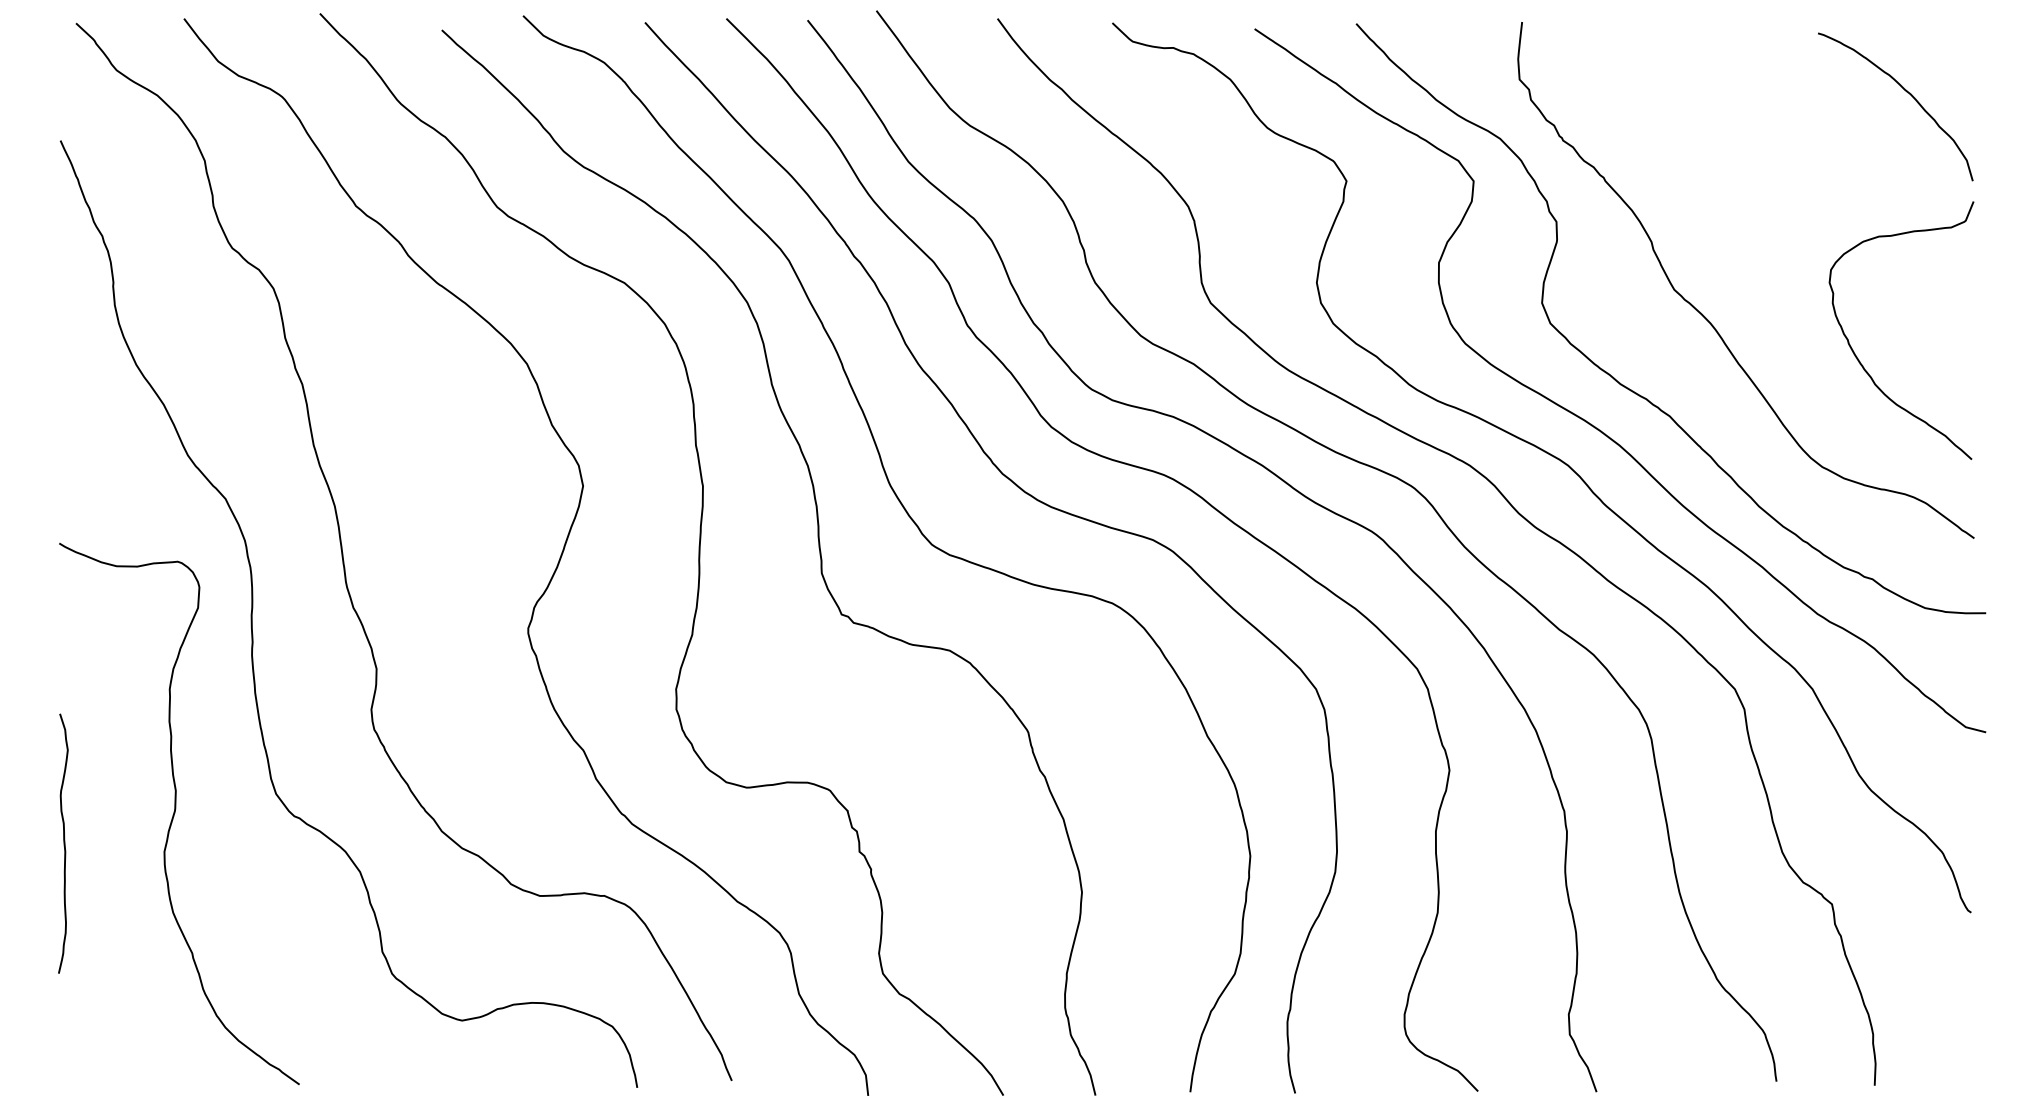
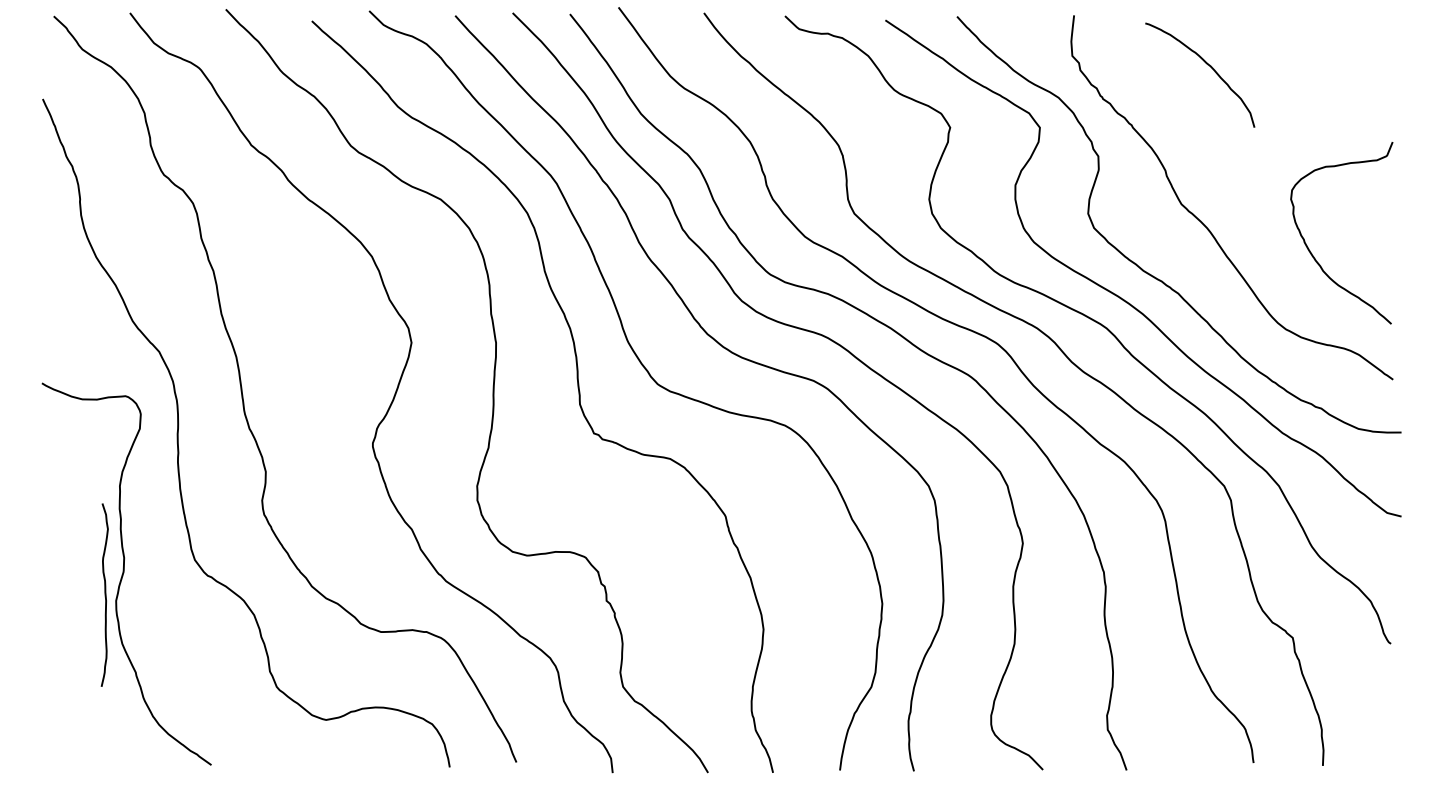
curve: (1906, 92) -> (1207, 65), moved
curve: (63, 843) -> (104, 595), moved

